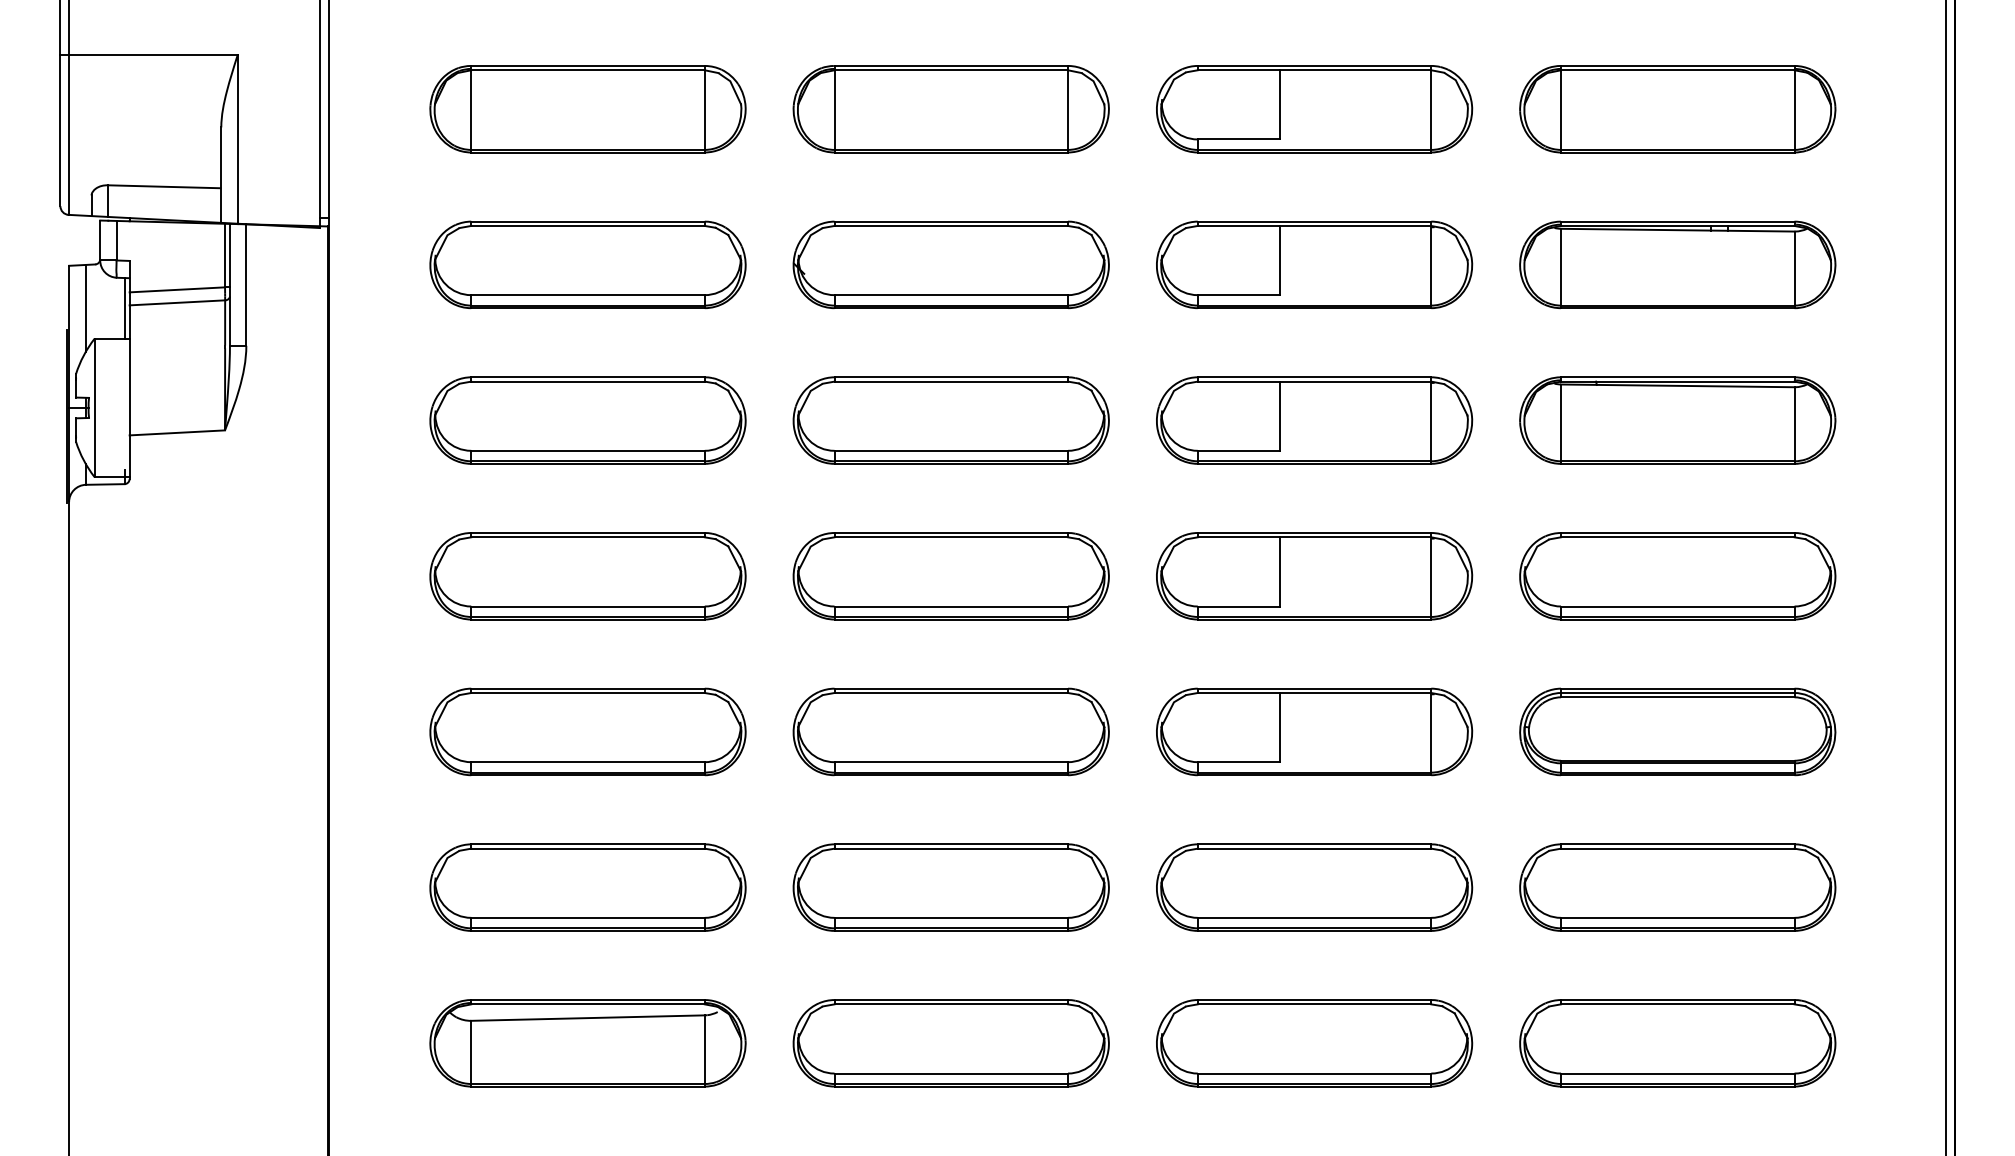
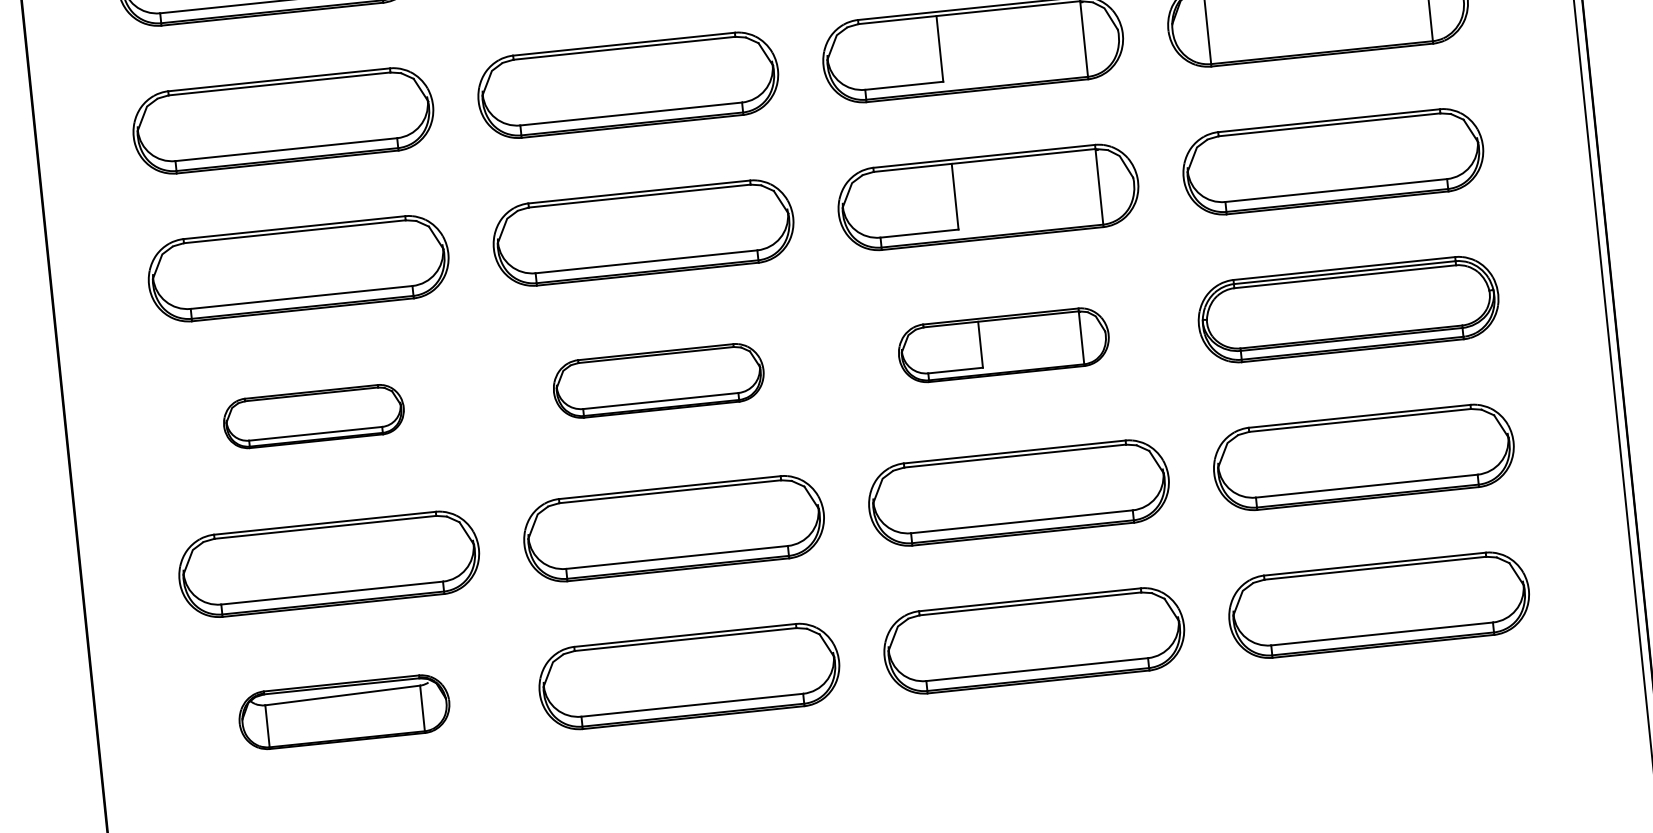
part: (587, 731) -> (313, 416), size x0.6
part: (950, 731) -> (658, 380), size x0.7
part: (1314, 731) -> (1003, 344), size x0.7
part: (587, 1043) -> (344, 712), size x0.7

